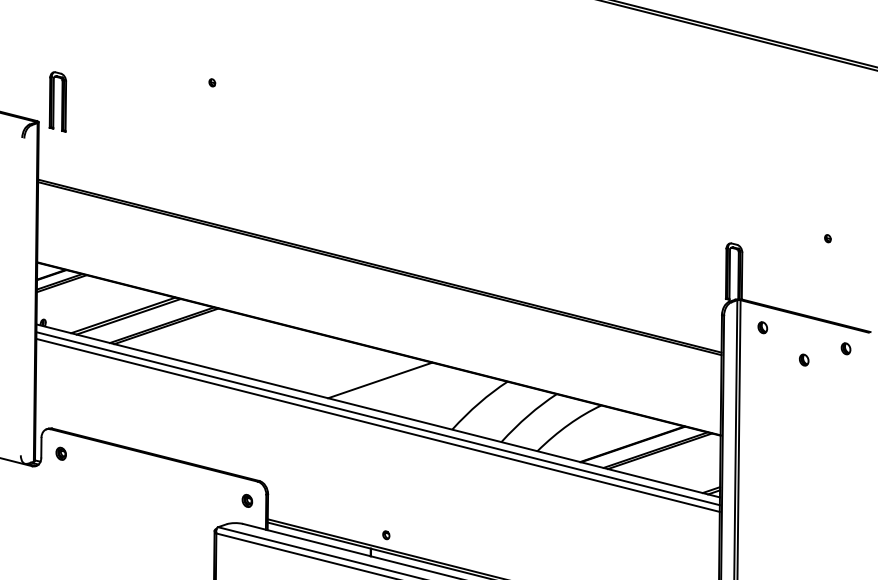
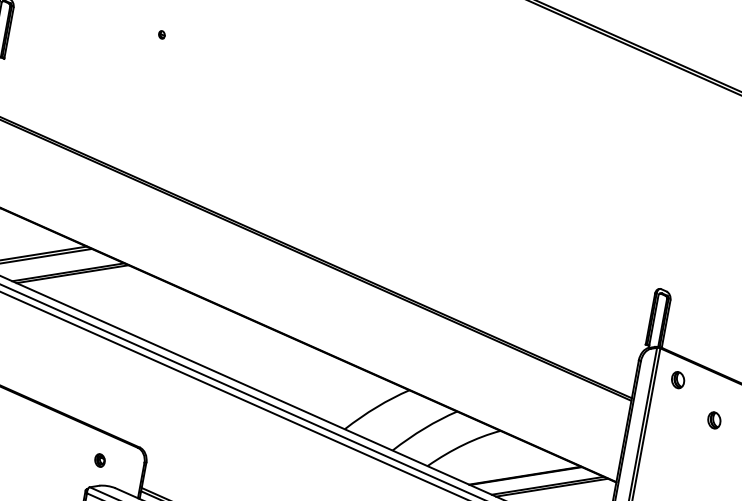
part: (762, 327) -> (677, 379), size x1.4
part: (804, 359) -> (714, 419), size x1.4
line: (380, 380) -> (280, 366), removed
part: (247, 500) -> (100, 460), moved

